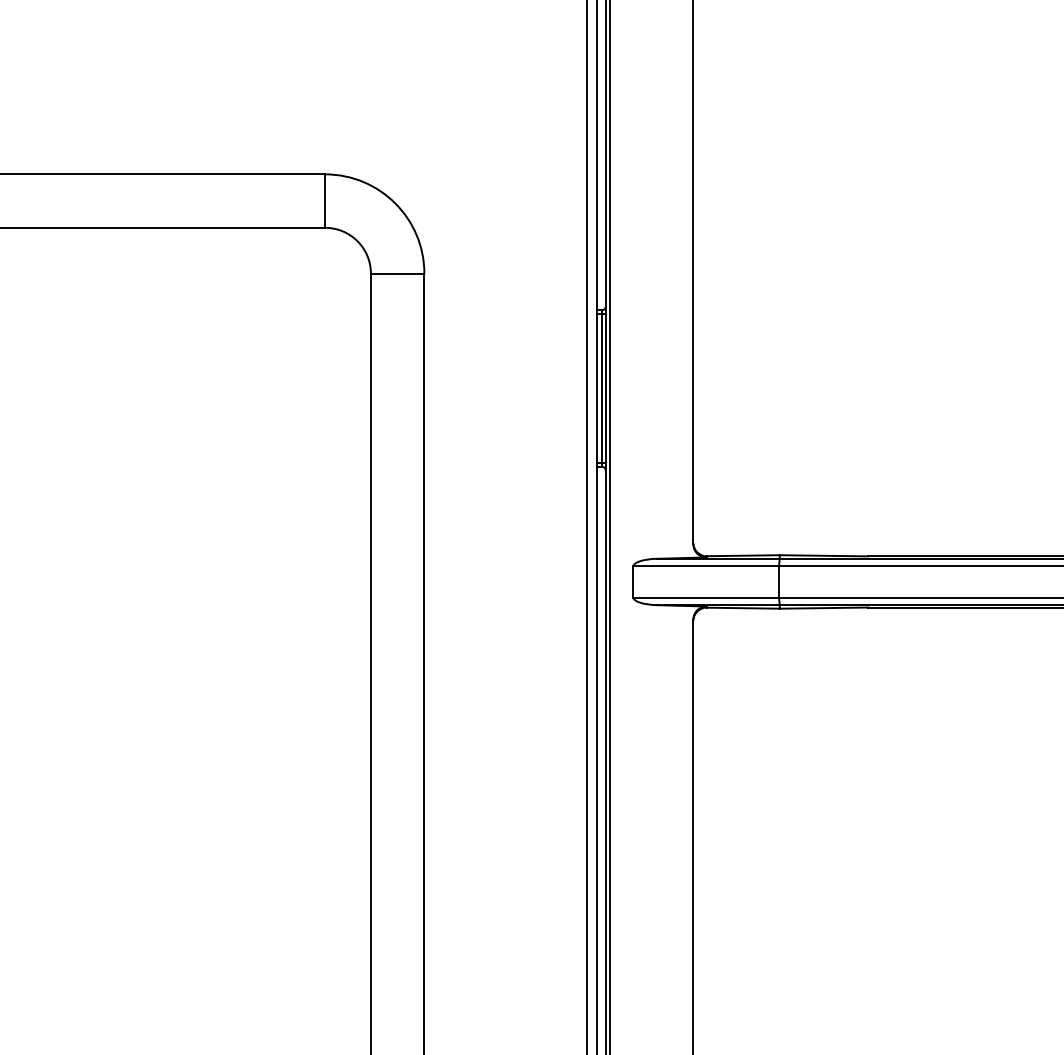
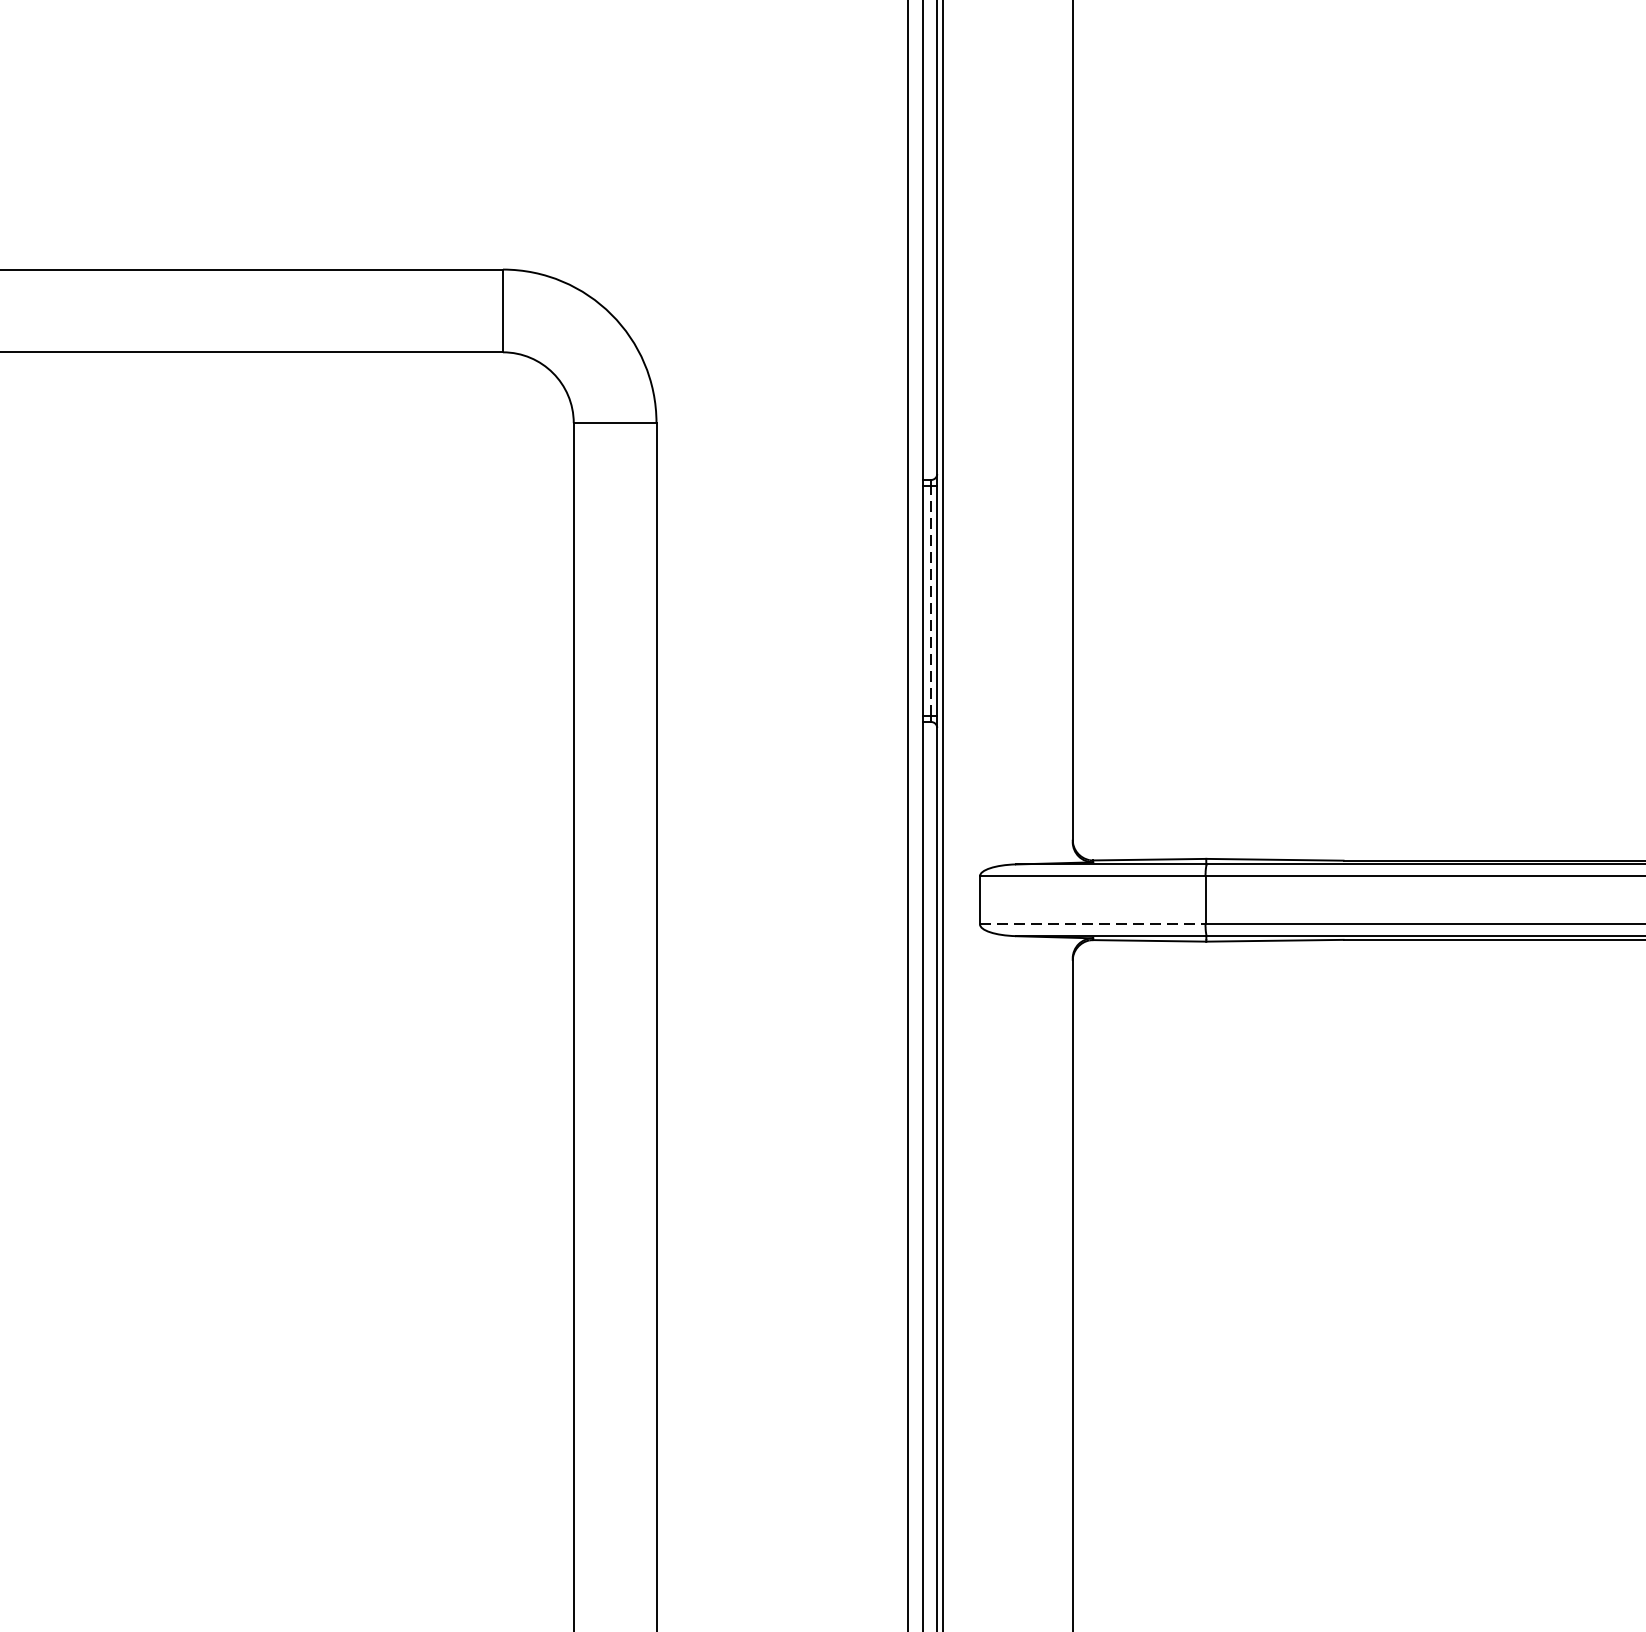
line: (601, 388) -> (930, 600), solid -> dashed
line: (706, 597) -> (1093, 924), solid -> dashed

